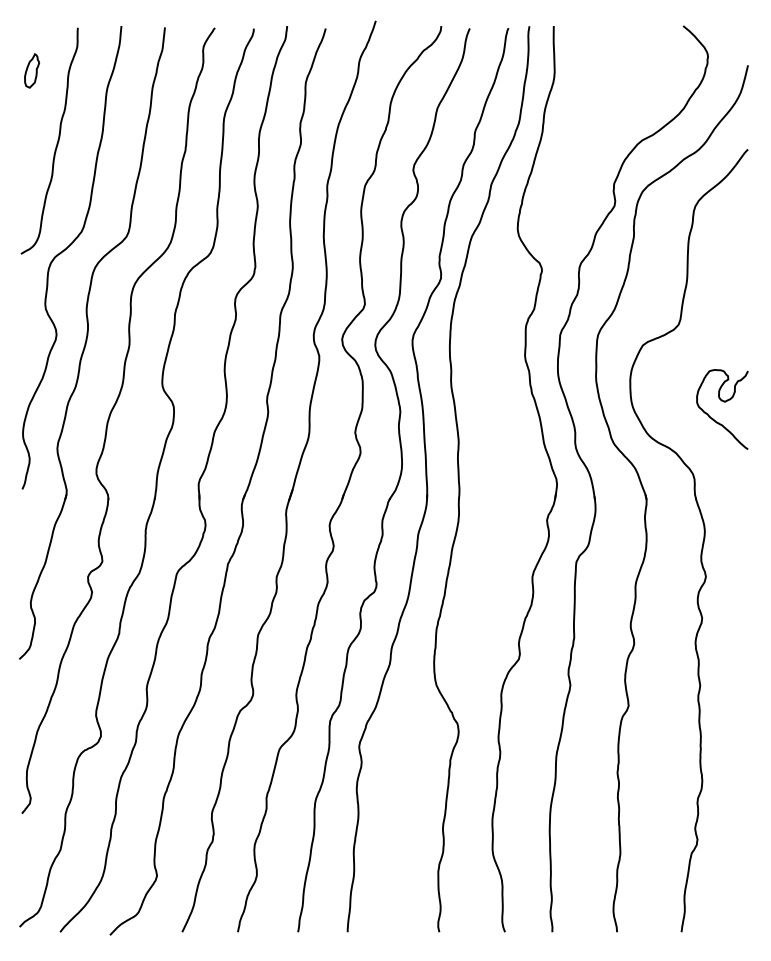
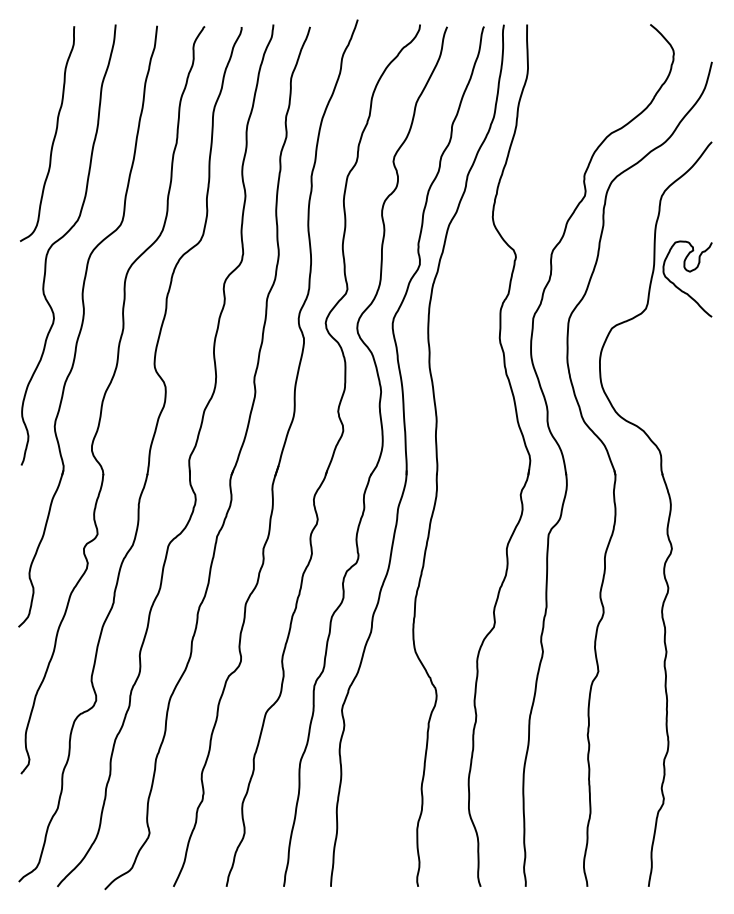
part: (31, 70) -> (30, 66), removed
curve: (723, 402) -> (688, 272), moved

